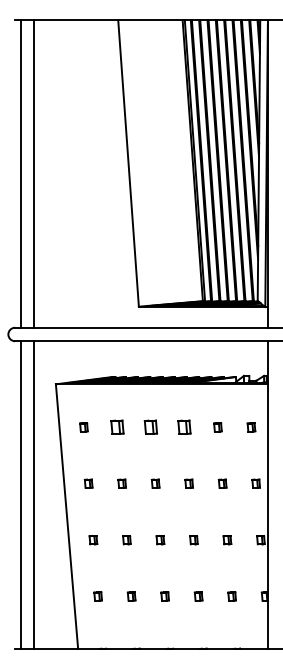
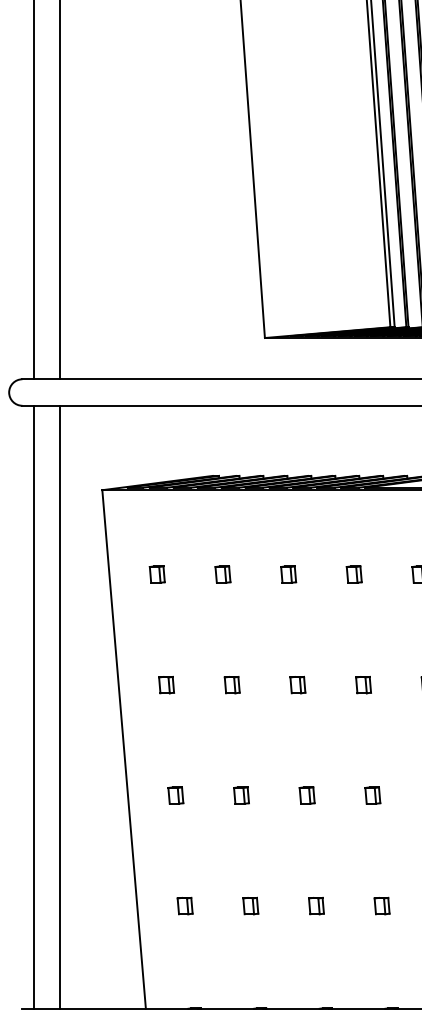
part: (117, 427) -> (223, 574), size x0.62
part: (150, 427) -> (287, 574), size x0.62
part: (184, 427) -> (354, 574), size x0.62

